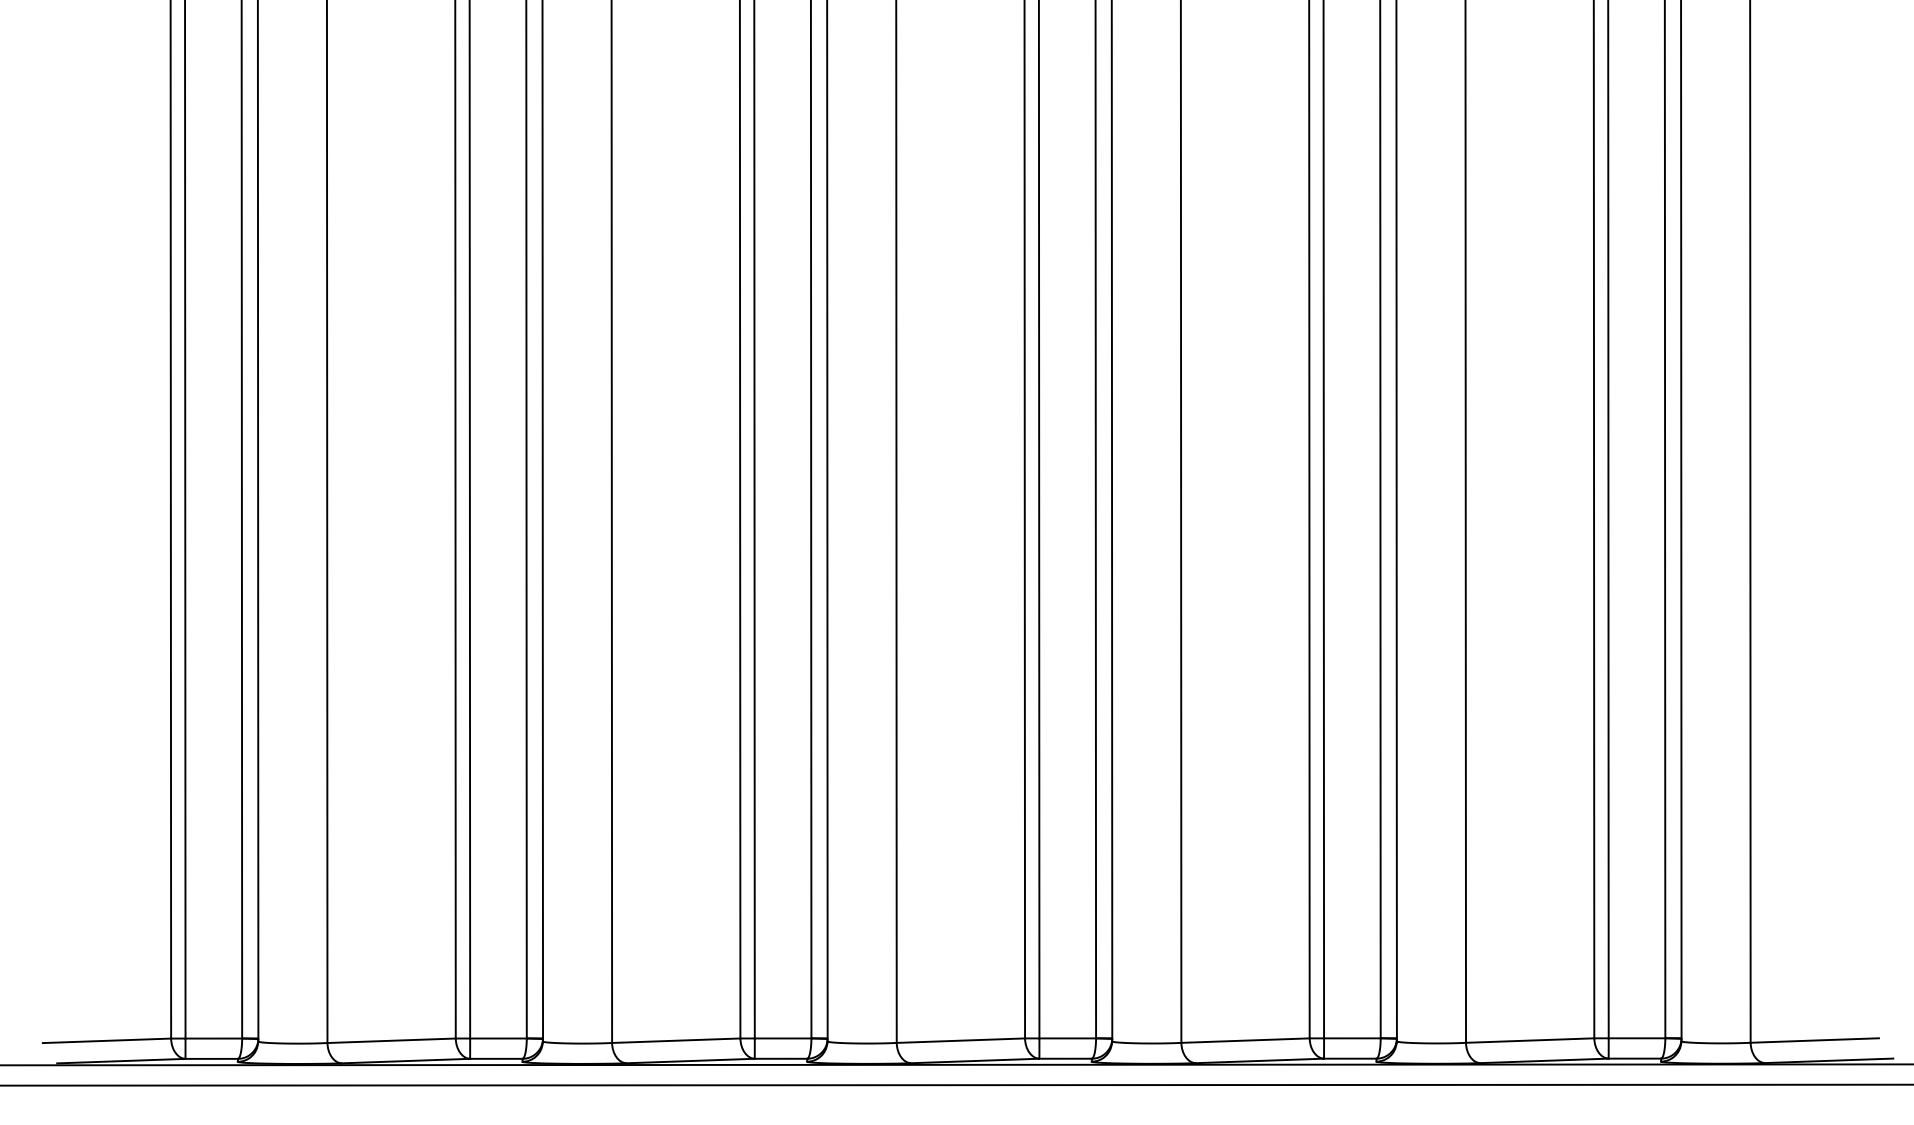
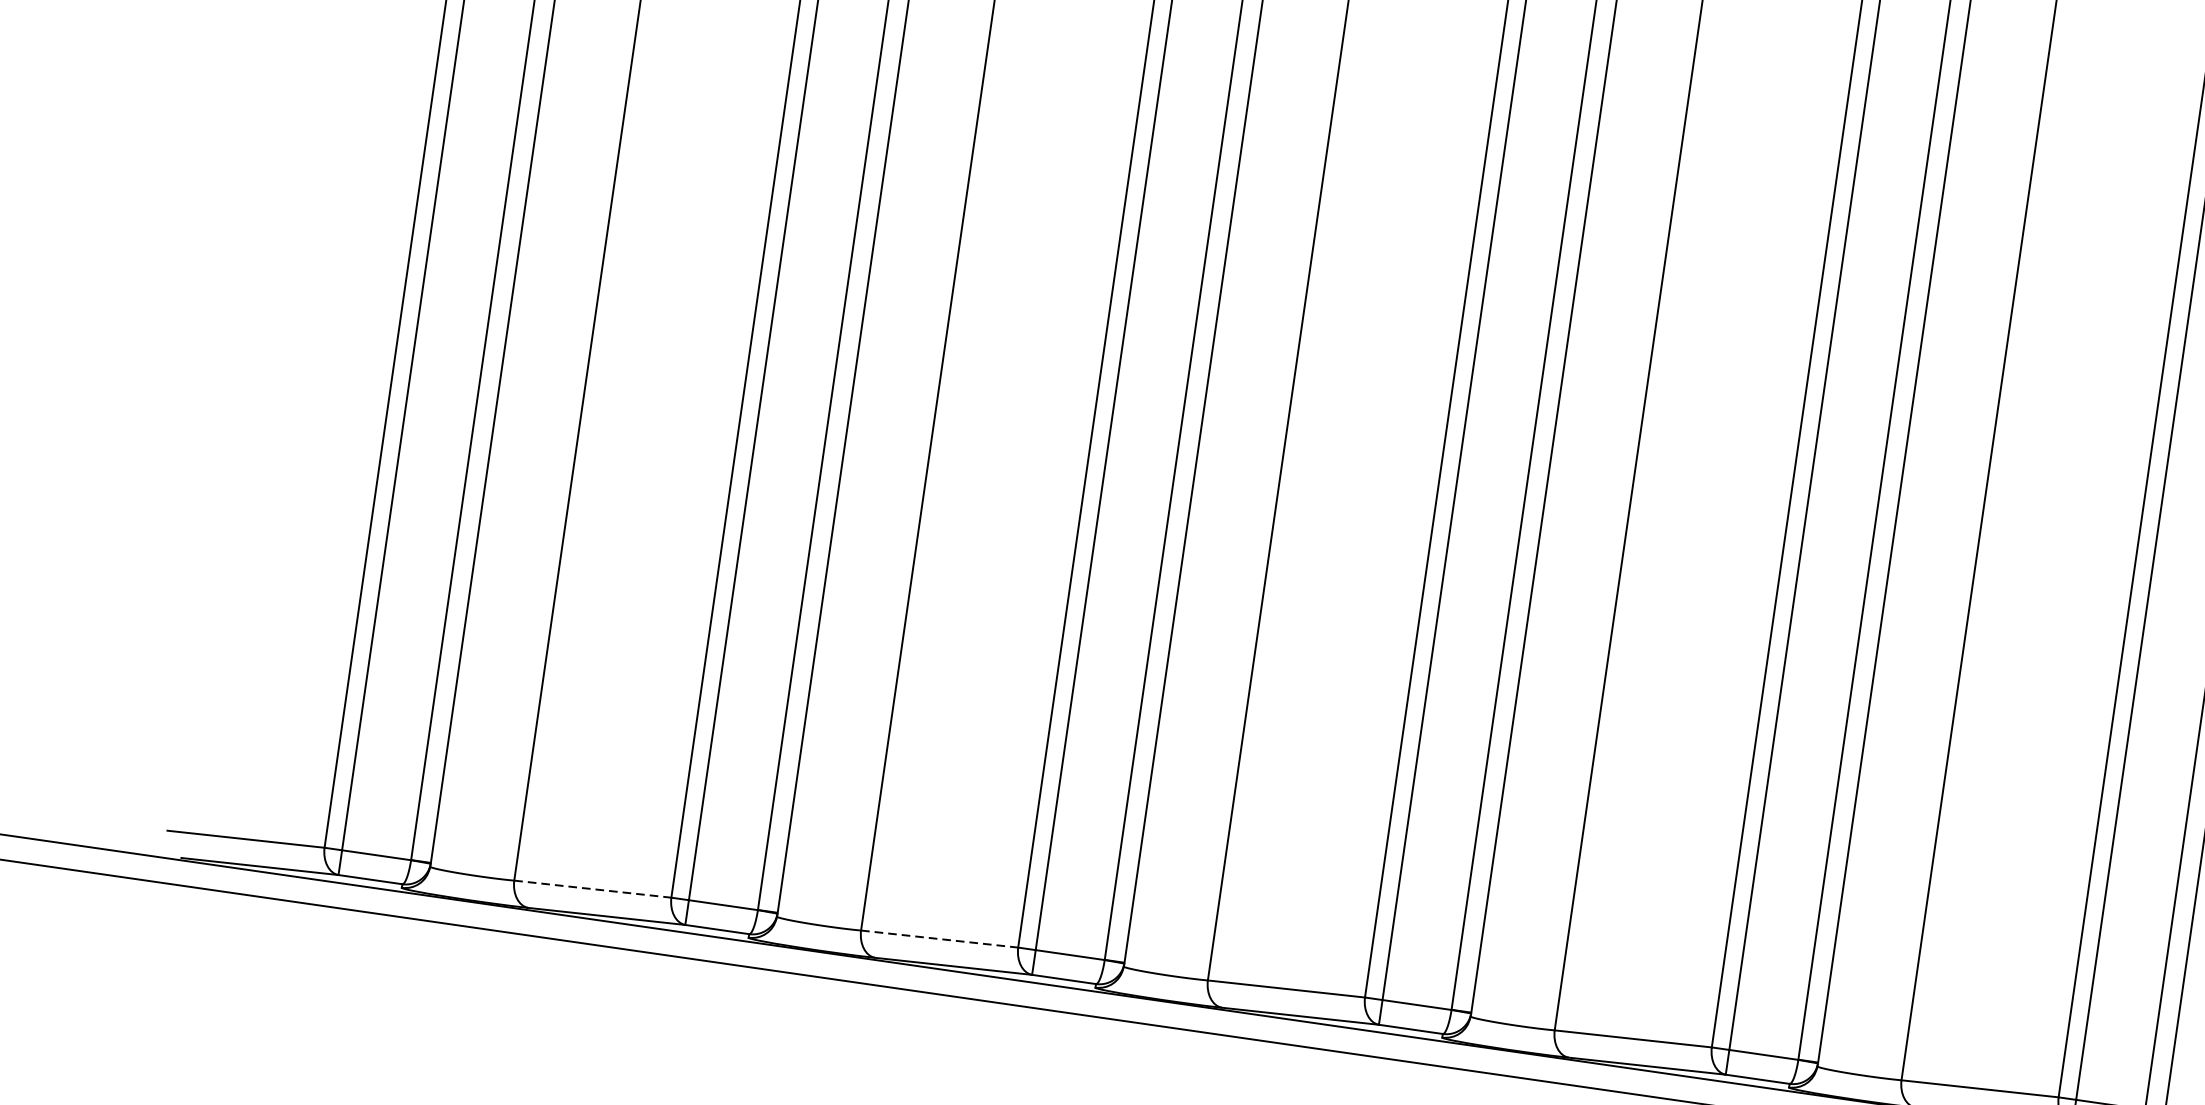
line: (392, 1040) -> (593, 888), solid -> dashed
line: (676, 1040) -> (939, 938), solid -> dashed

